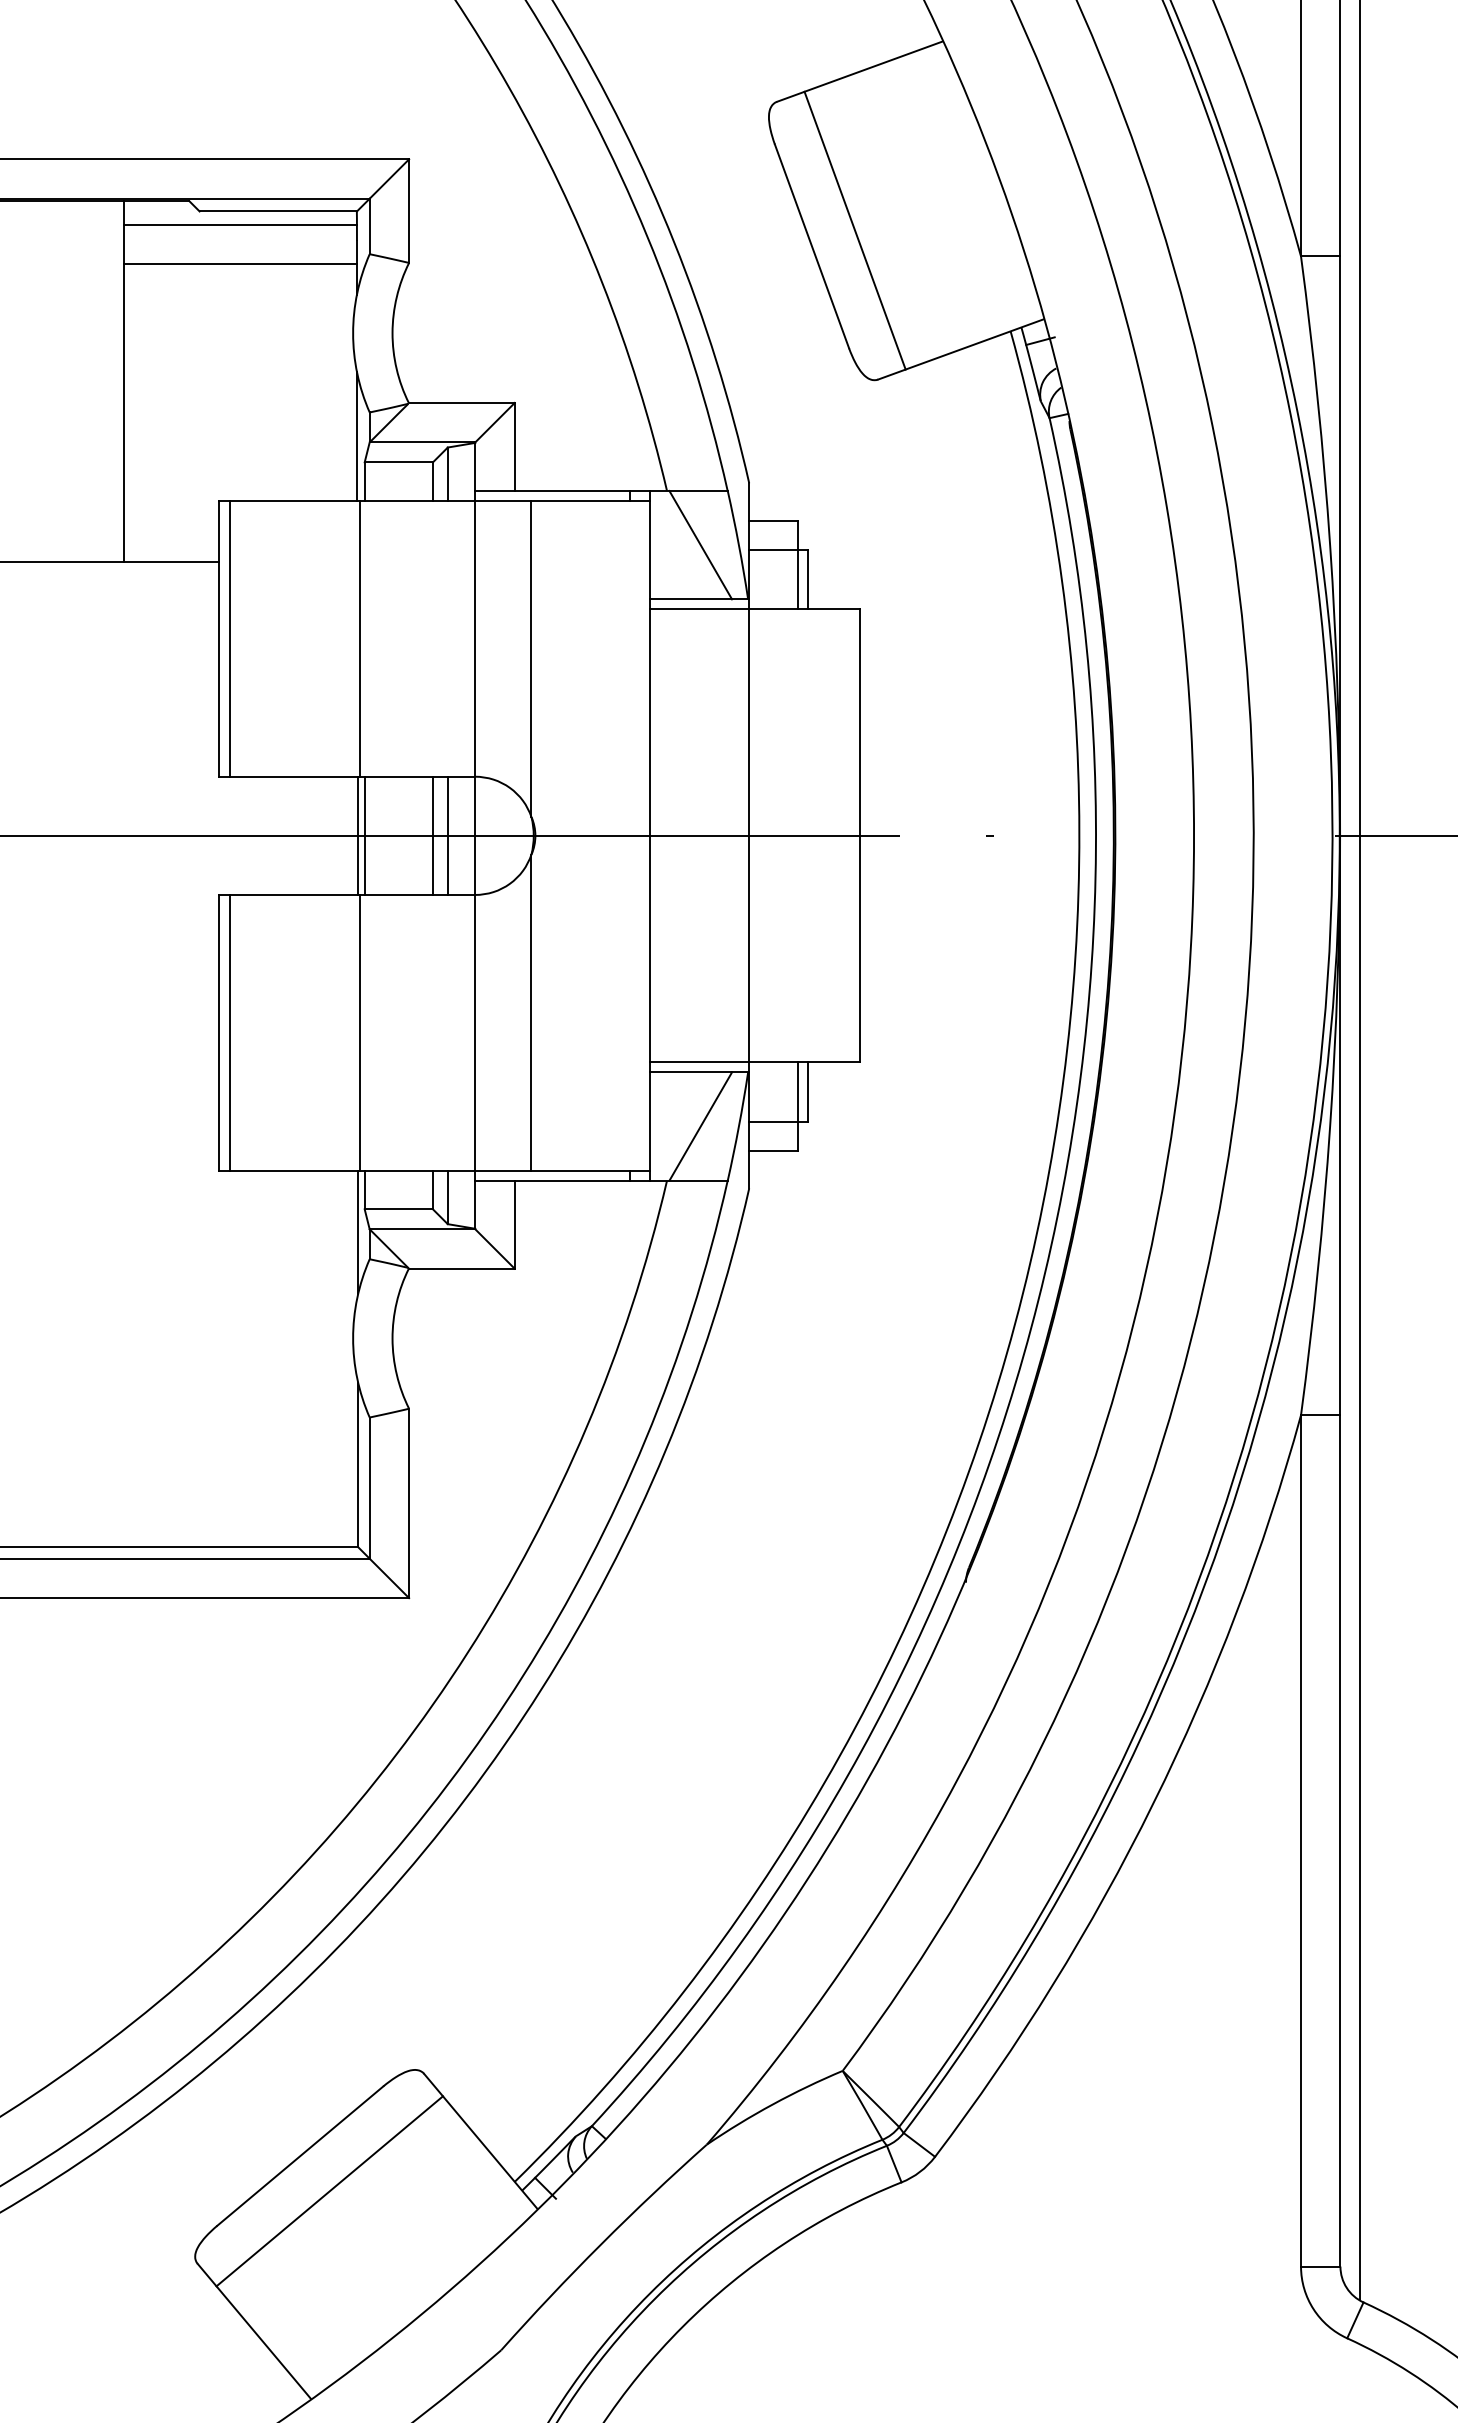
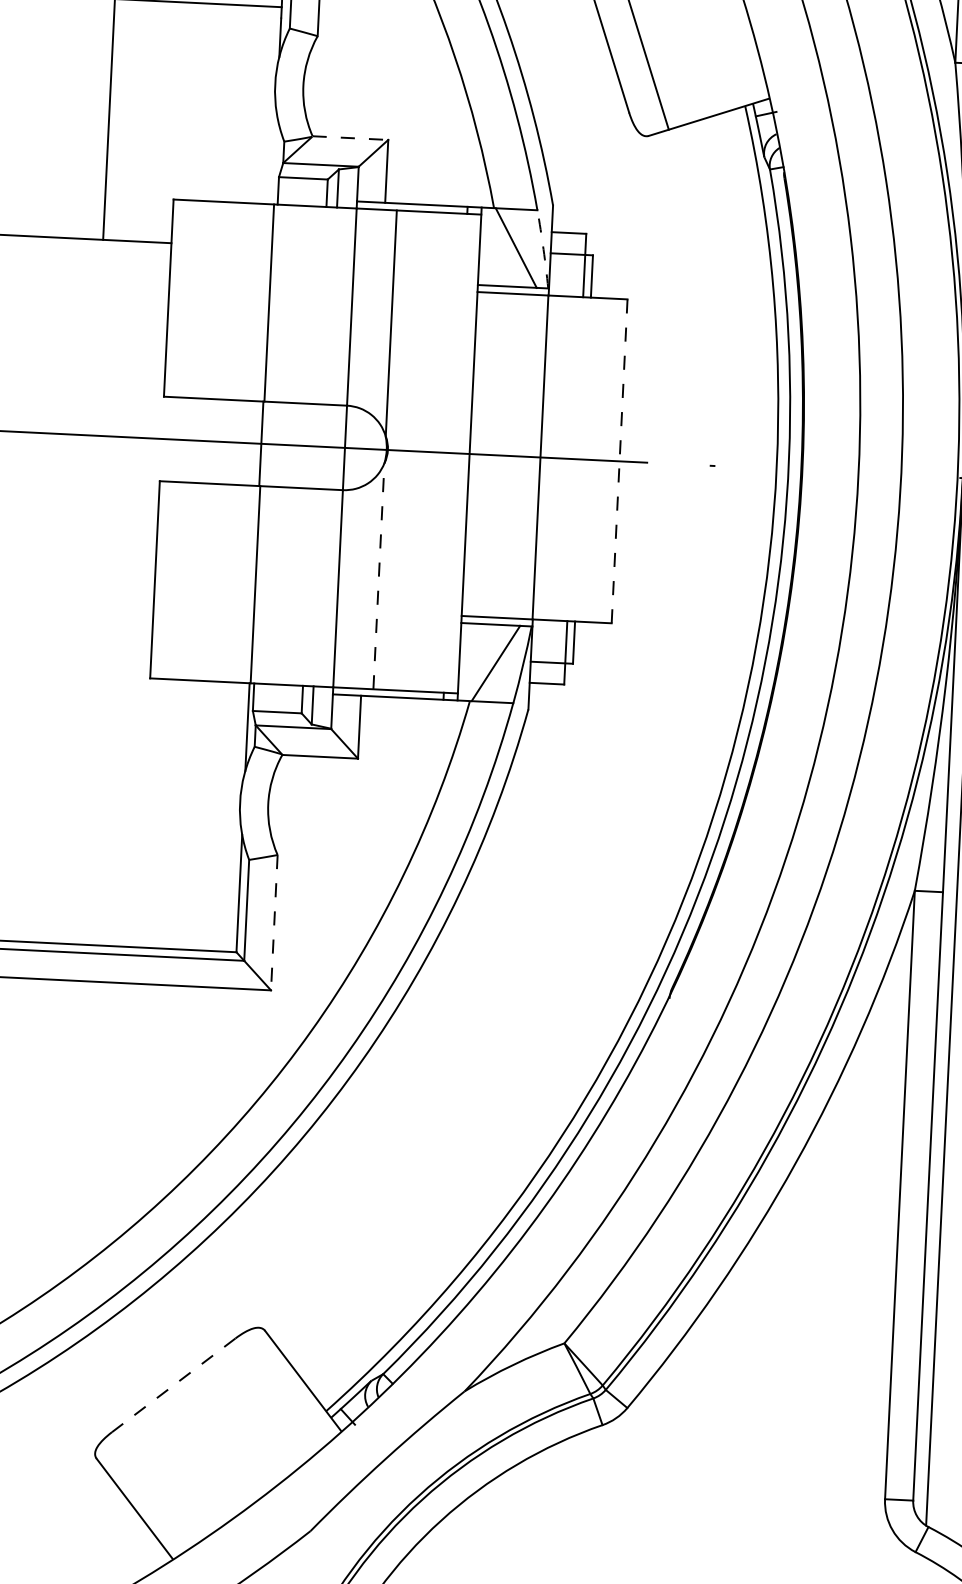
line: (239, 264) -> (196, 31), removed
line: (461, 402) -> (350, 137), solid -> dashed
line: (356, 436) -> (274, 158), removed
arc: (738, 545) -> (543, 249), solid -> dashed
line: (230, 638) -> (176, 298), removed
line: (364, 835) -> (265, 443), removed
line: (432, 835) -> (314, 446), removed
line: (447, 835) -> (325, 446), removed
line: (859, 835) -> (619, 461), solid -> dashed
line: (531, 1012) -> (378, 576), solid -> dashed
line: (230, 1032) -> (163, 579), removed
line: (409, 1503) -> (274, 922), solid -> dashed
line: (299, 2156) -> (173, 1385), solid -> dashed
line: (329, 2191) -> (193, 1411), removed

